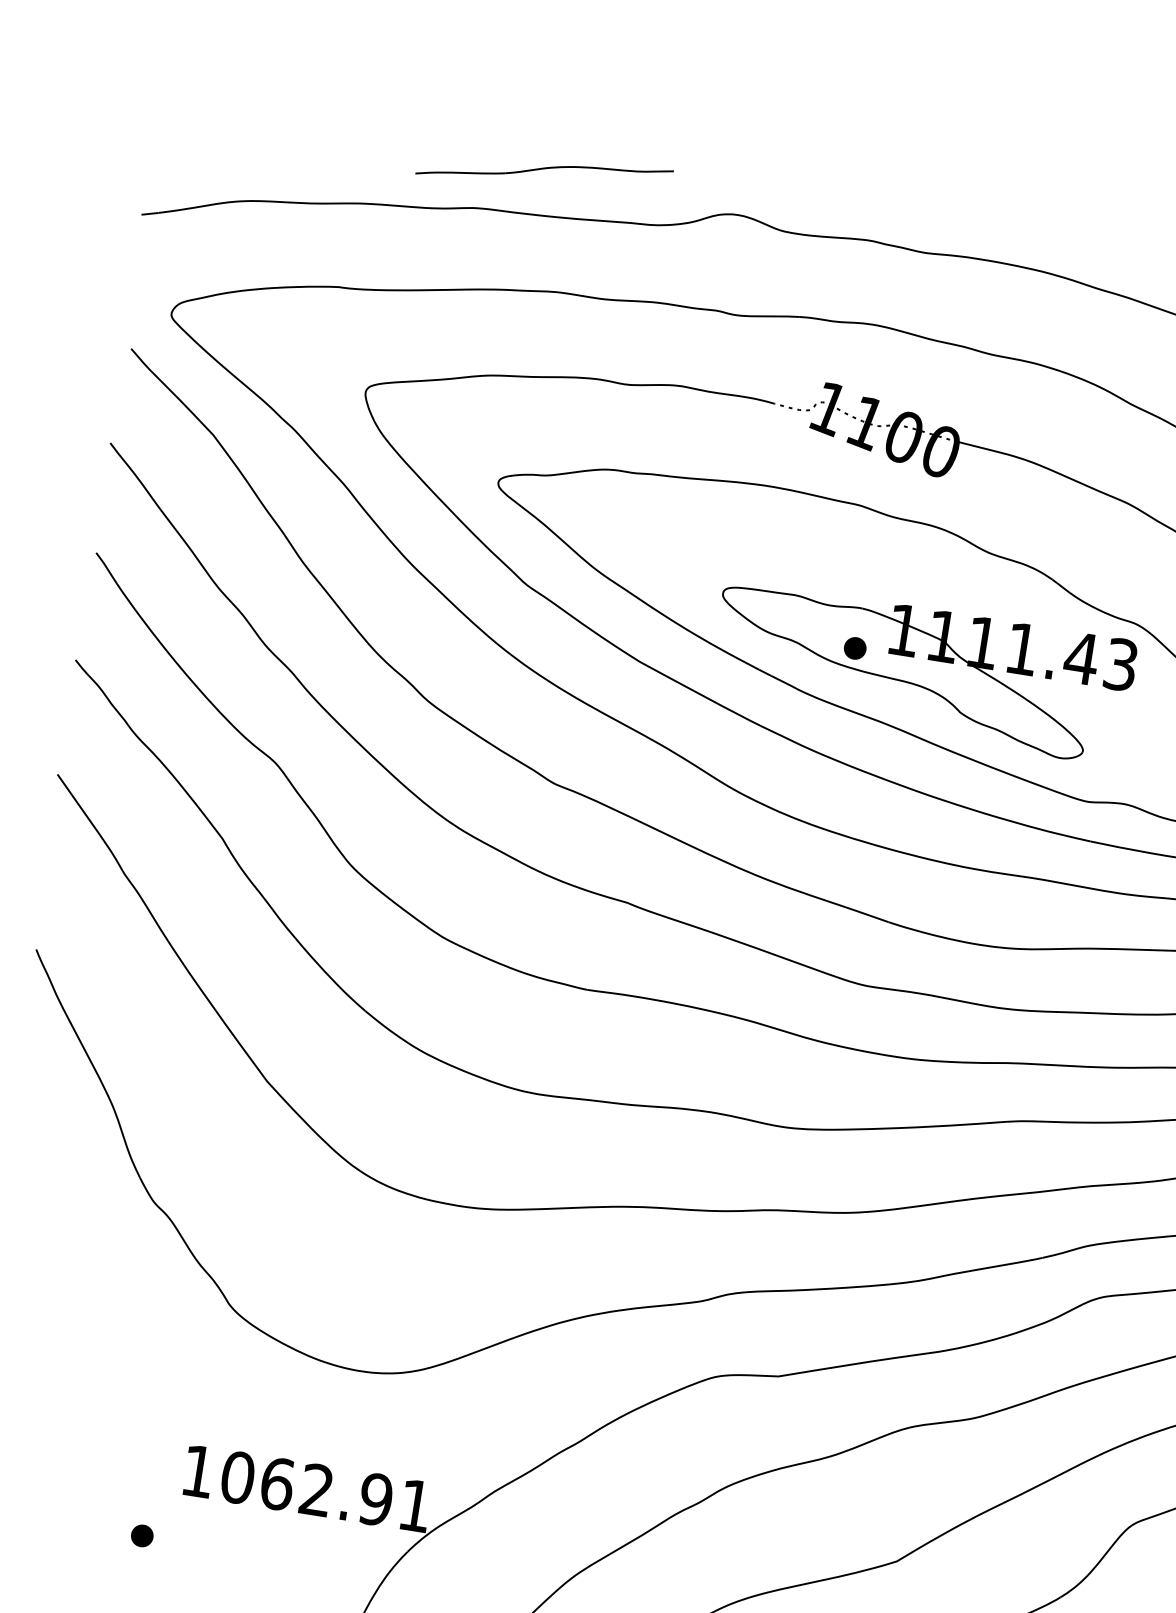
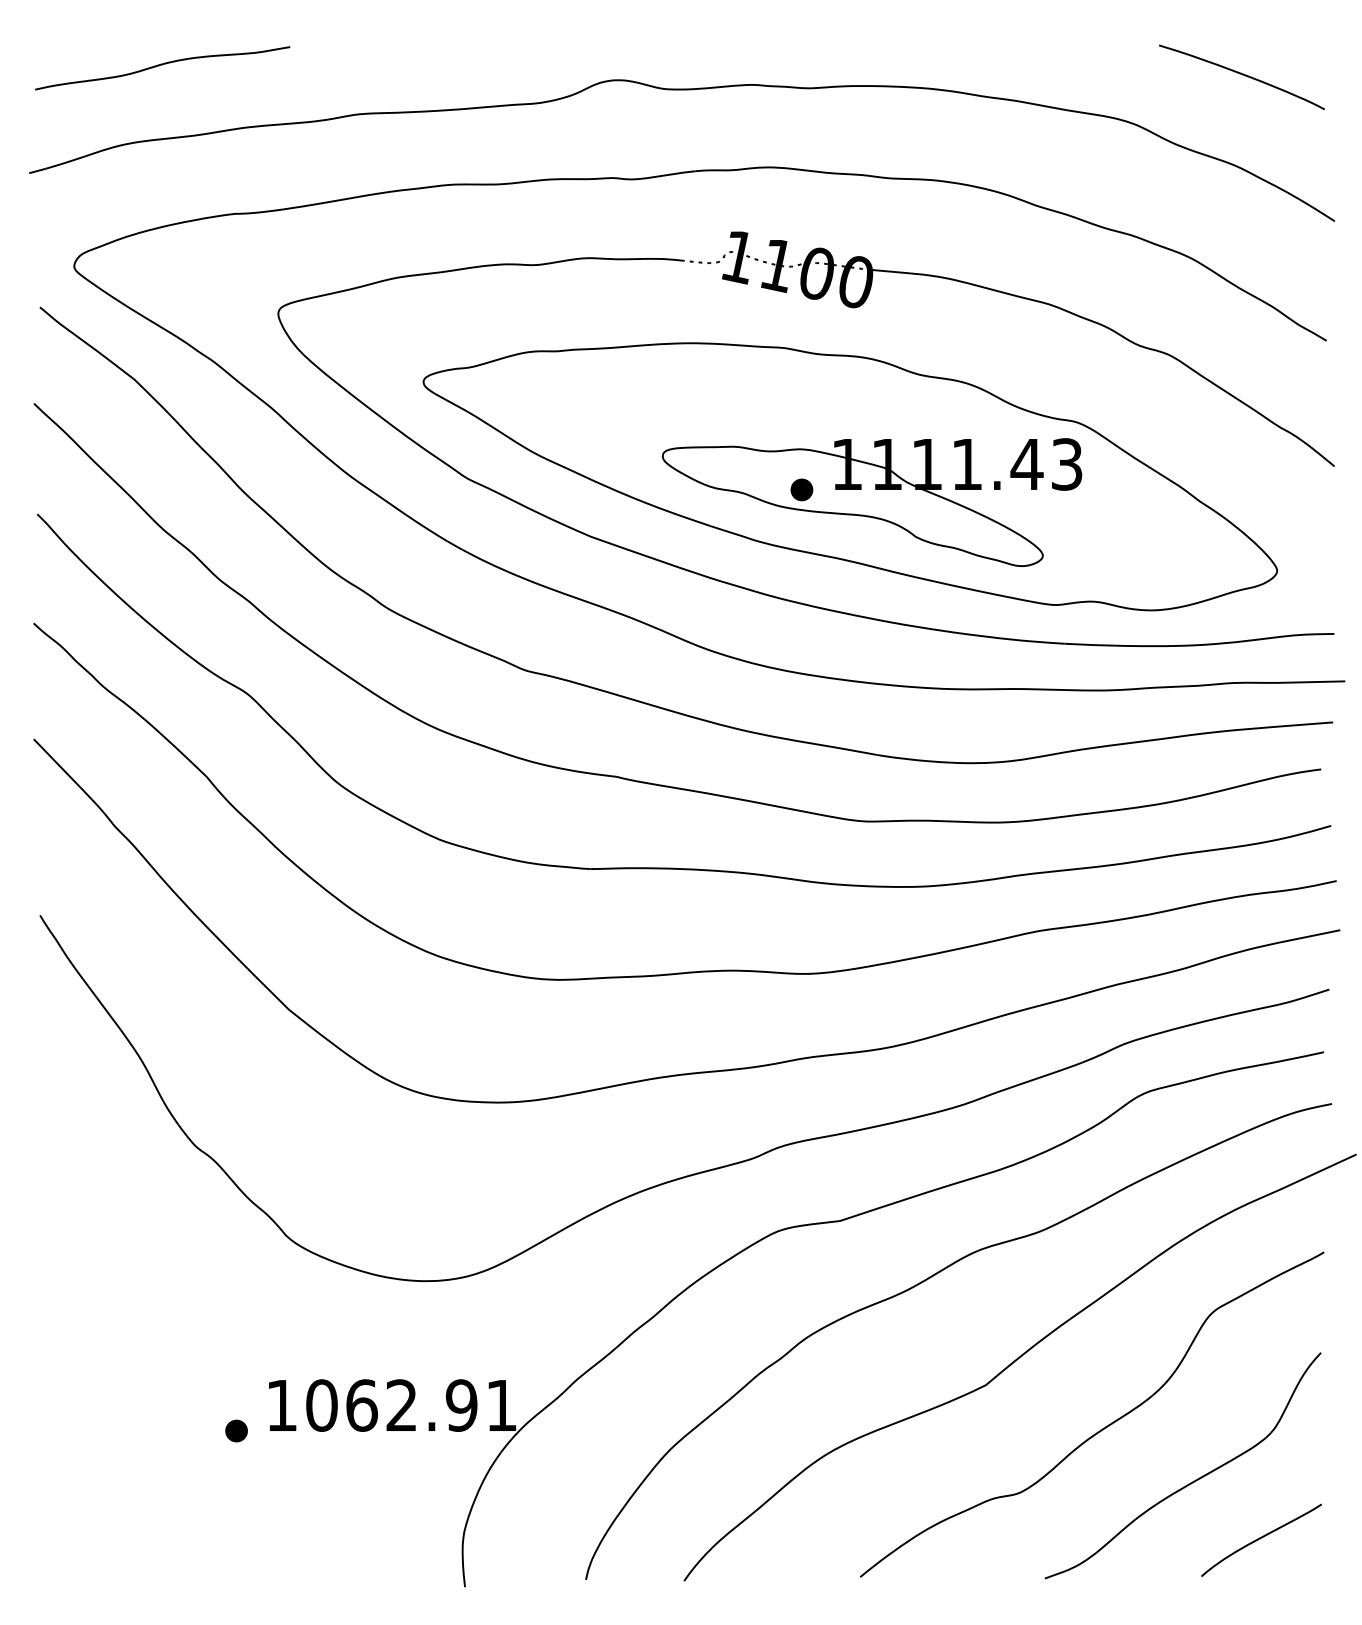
part: (544, 172) -> (162, 68), moved
part: (142, 1535) -> (236, 1430), moved

